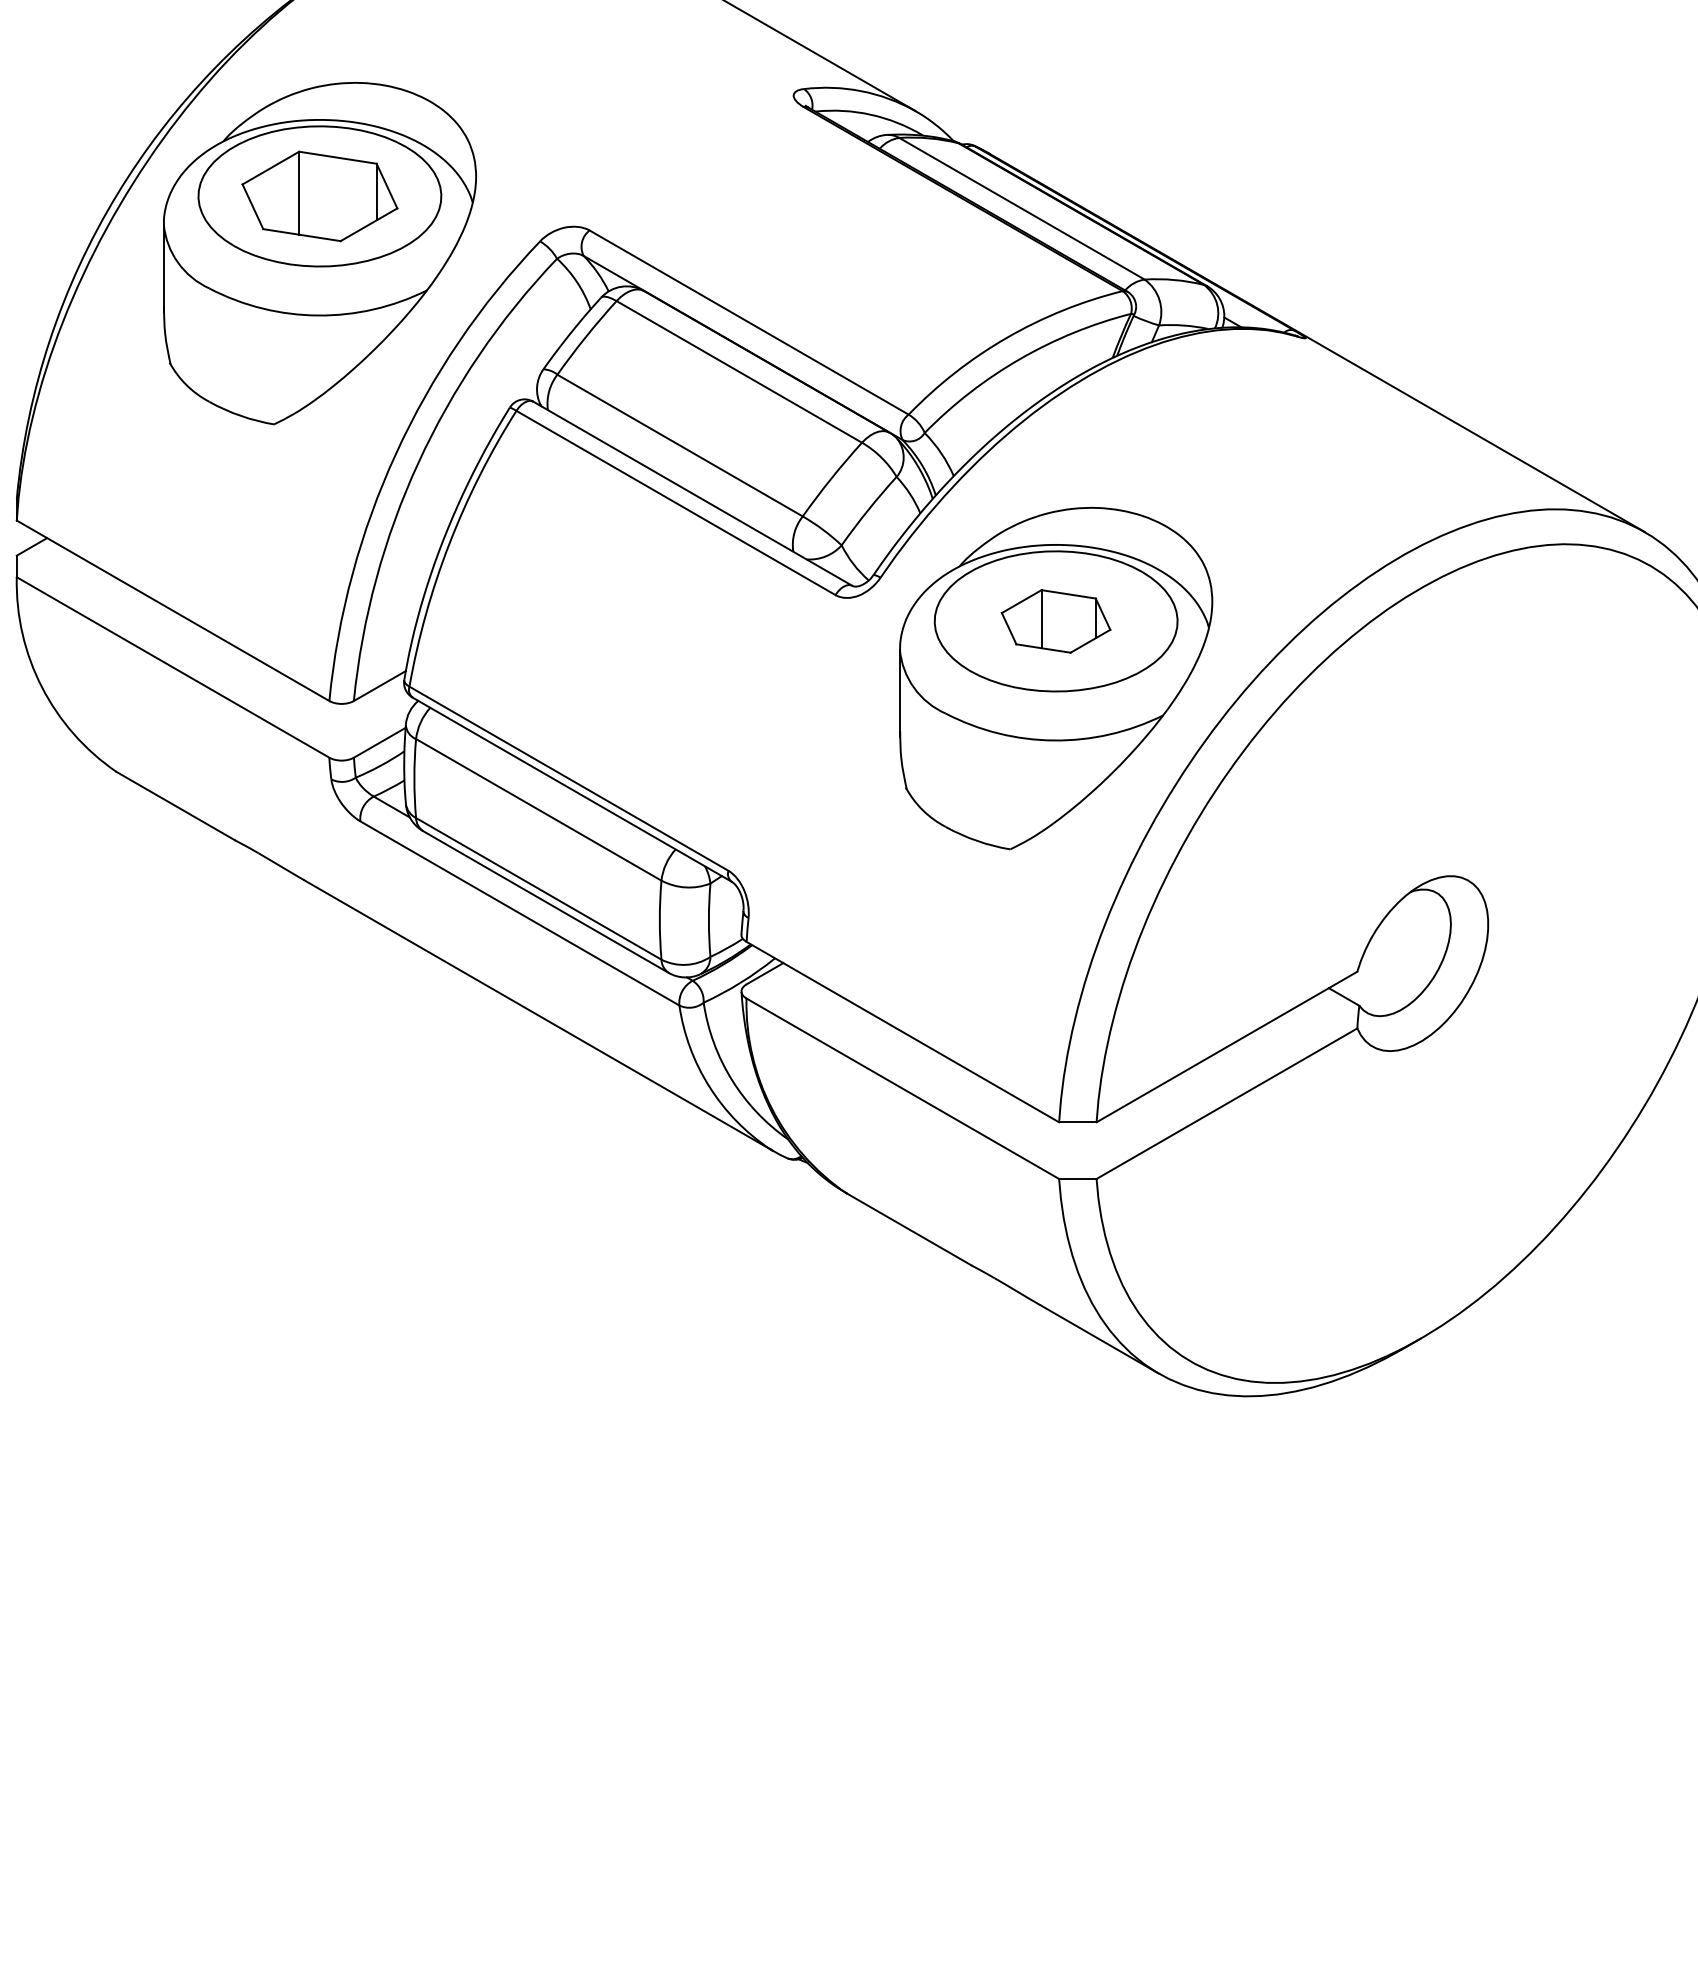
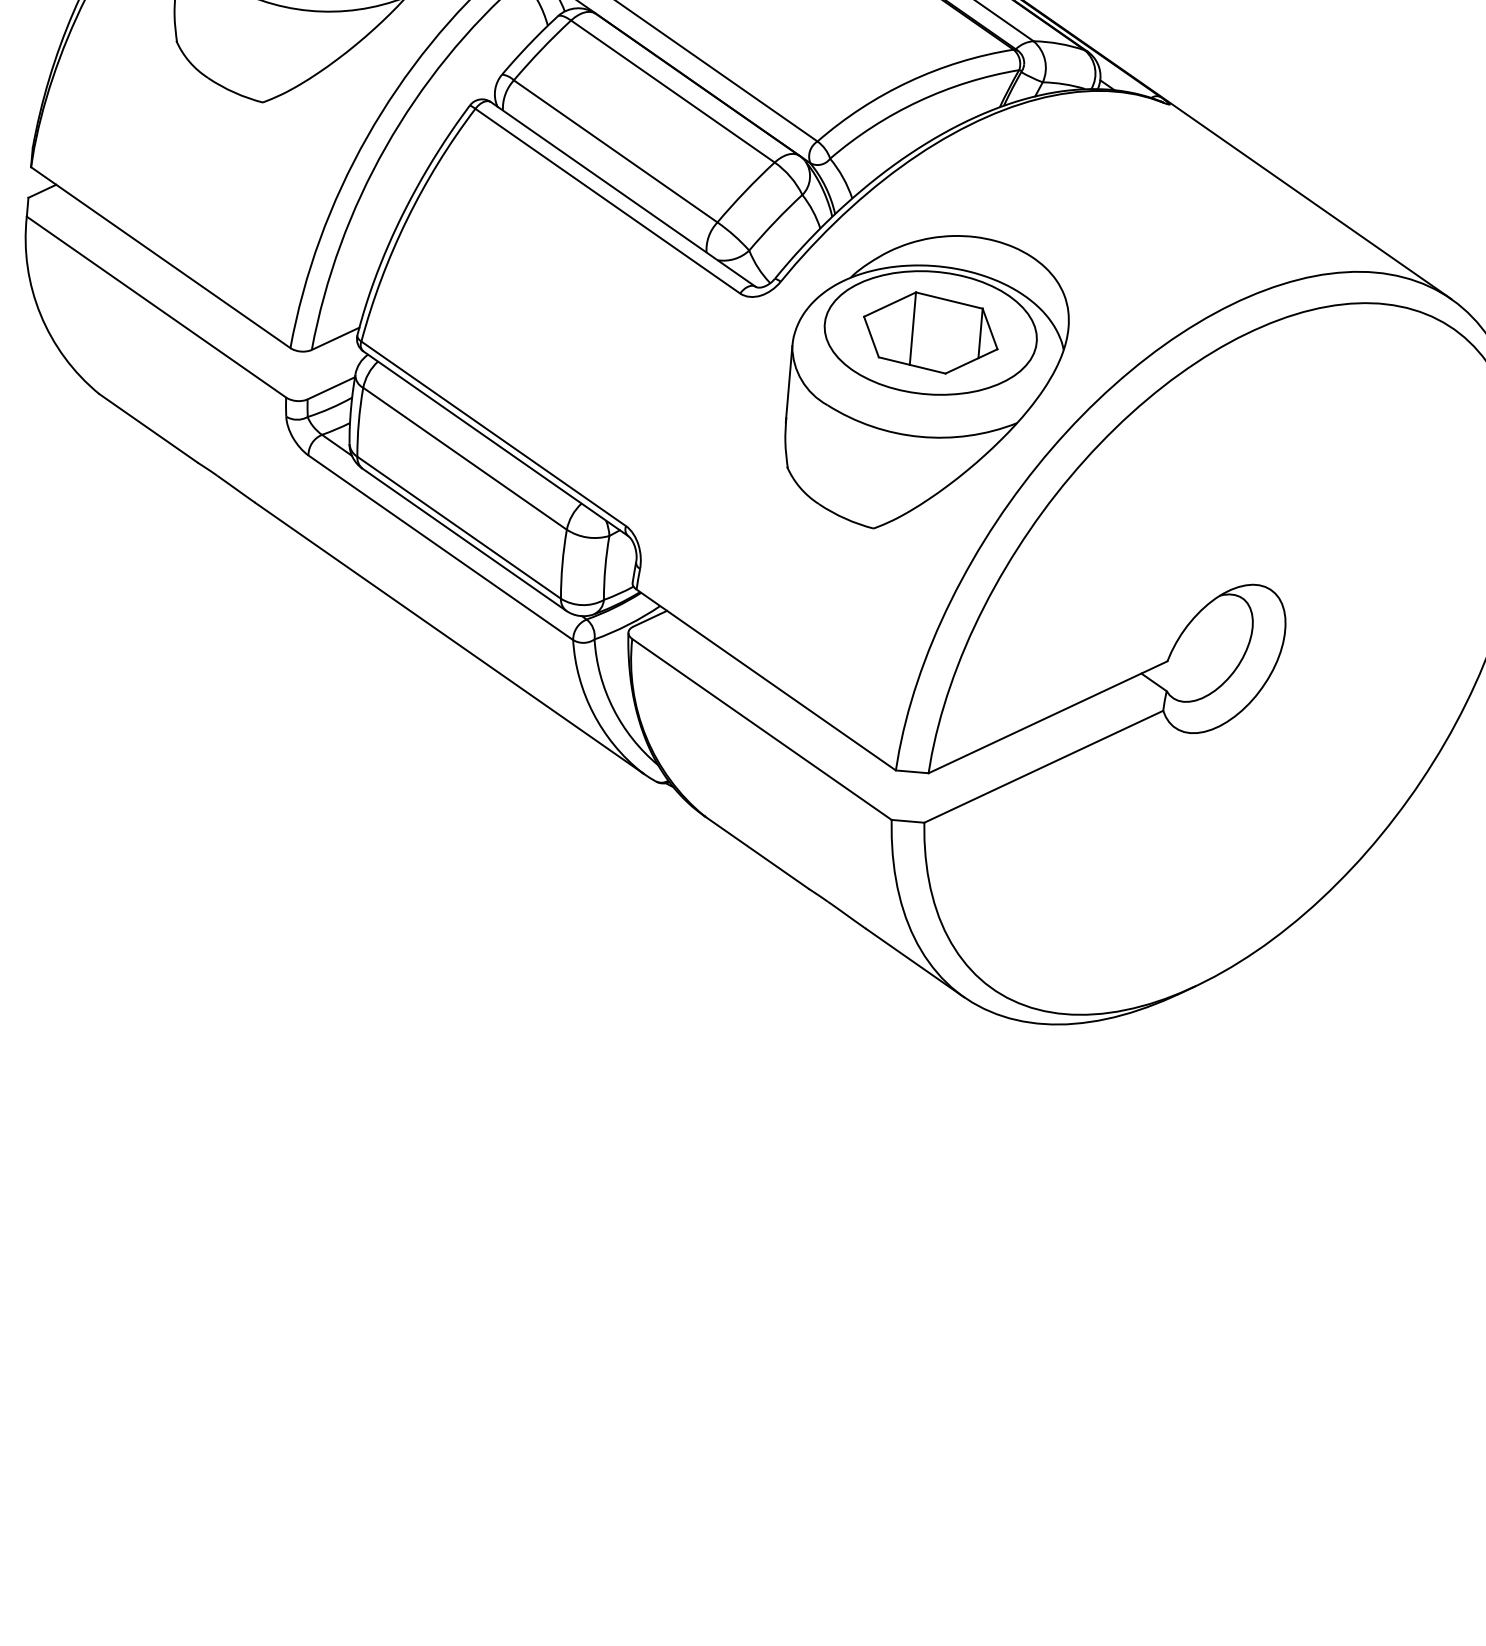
part: (1055, 621) -> (930, 333), size x1.43

